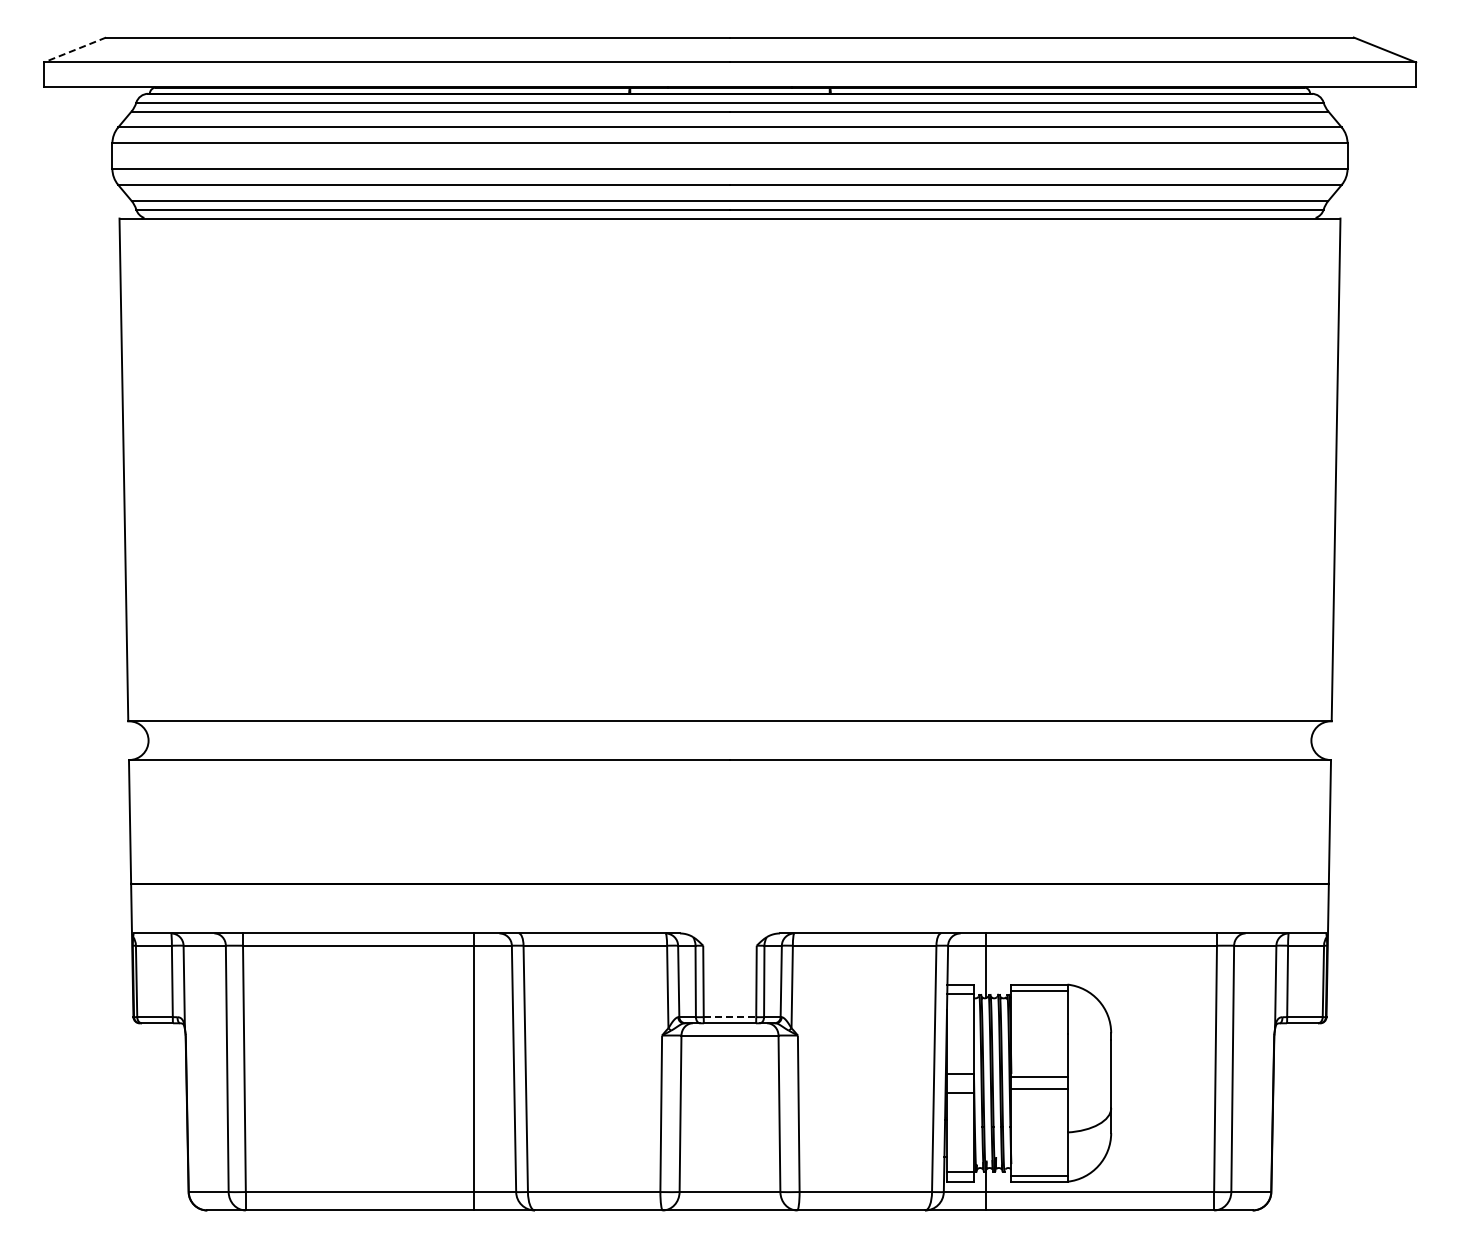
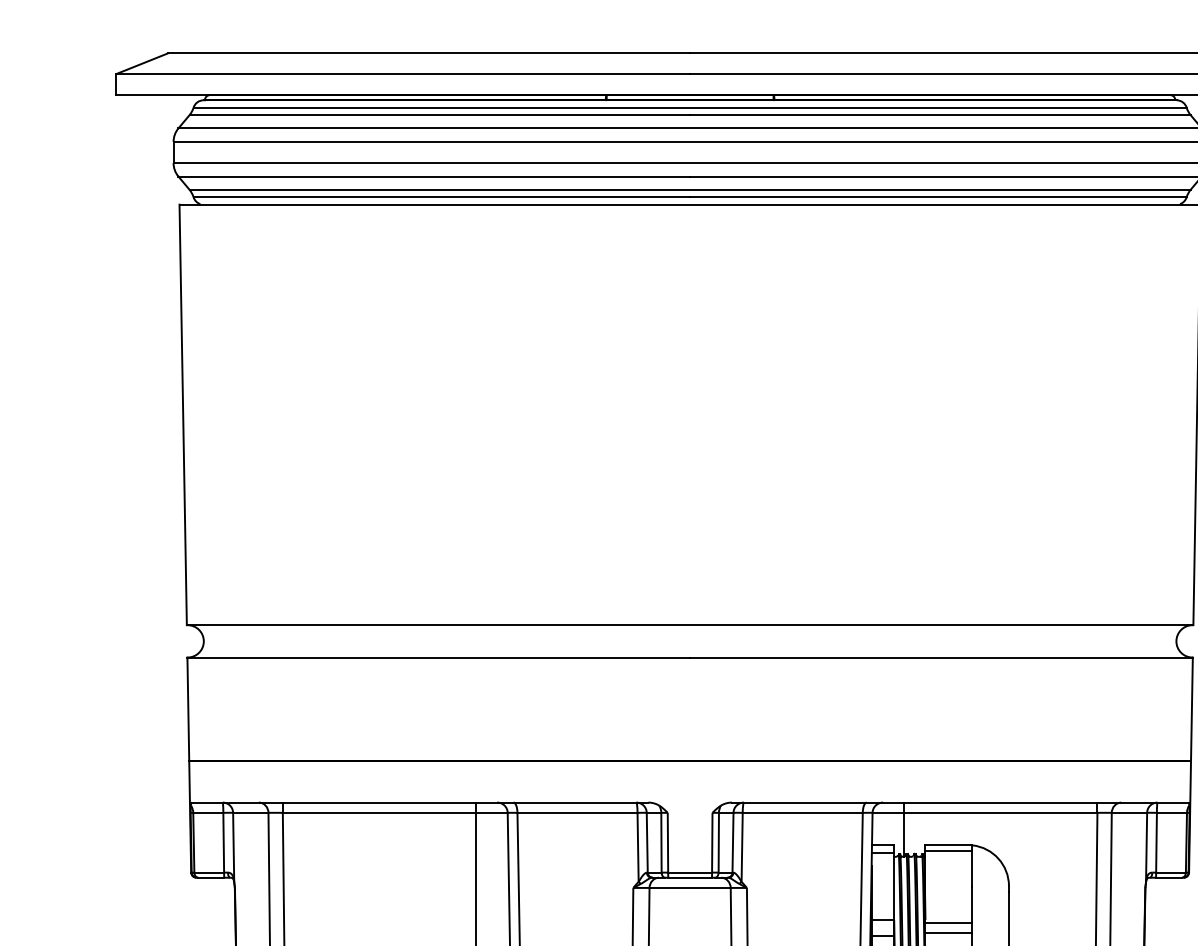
line: (74, 50) -> (141, 64), dashed -> solid
line: (730, 1017) -> (690, 872), dashed -> solid

